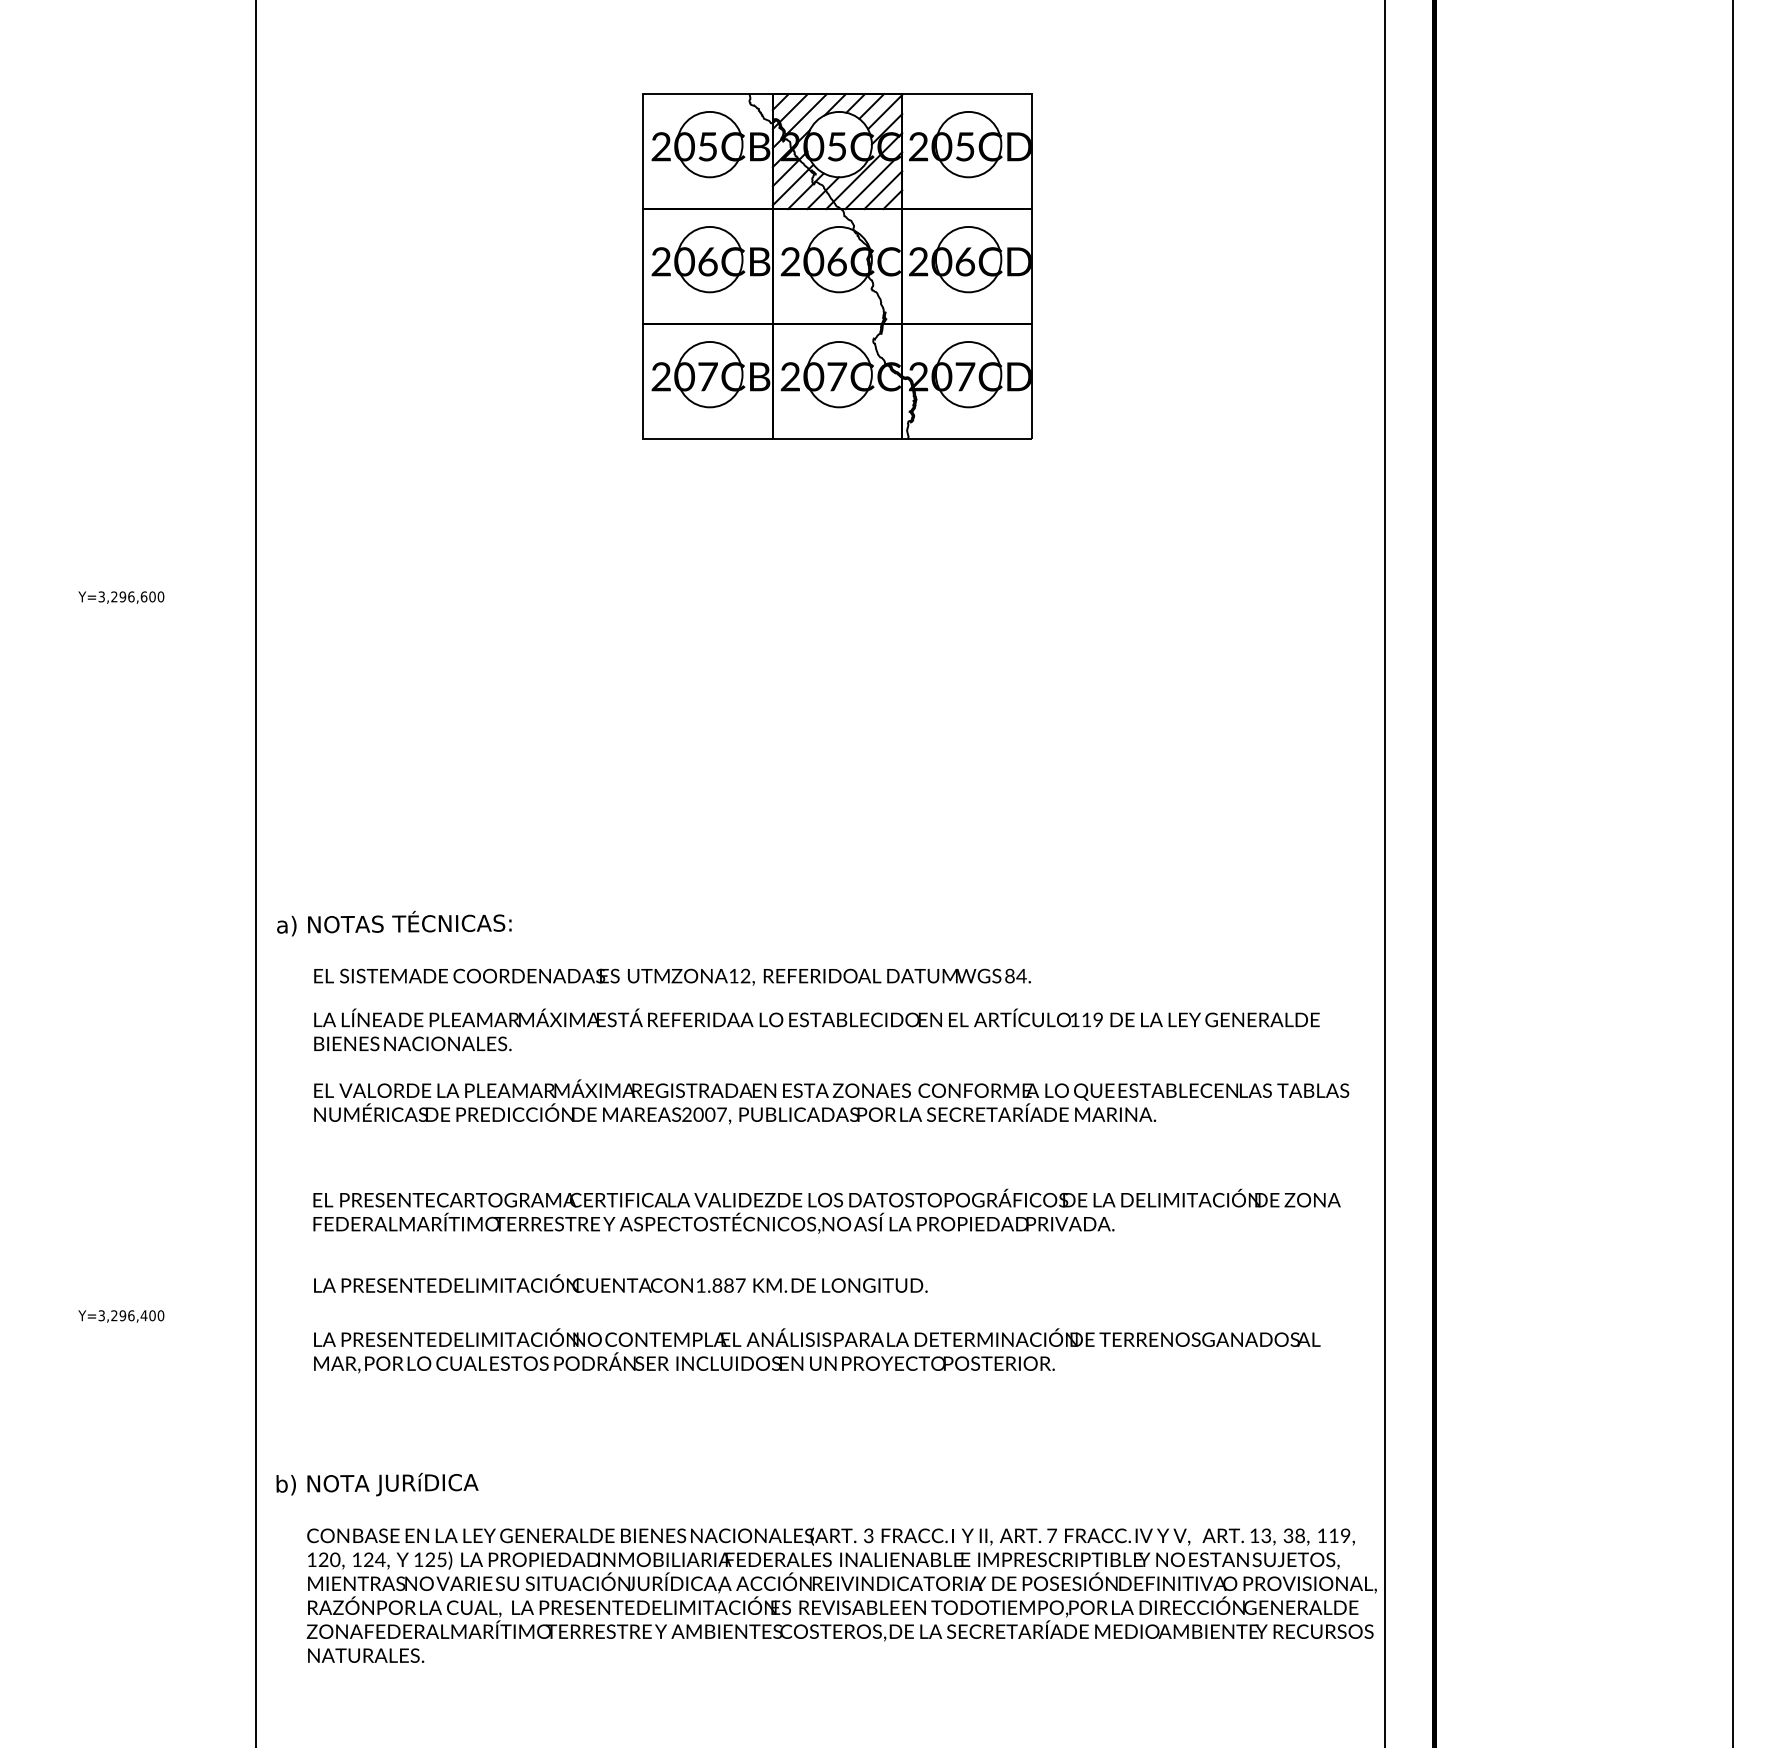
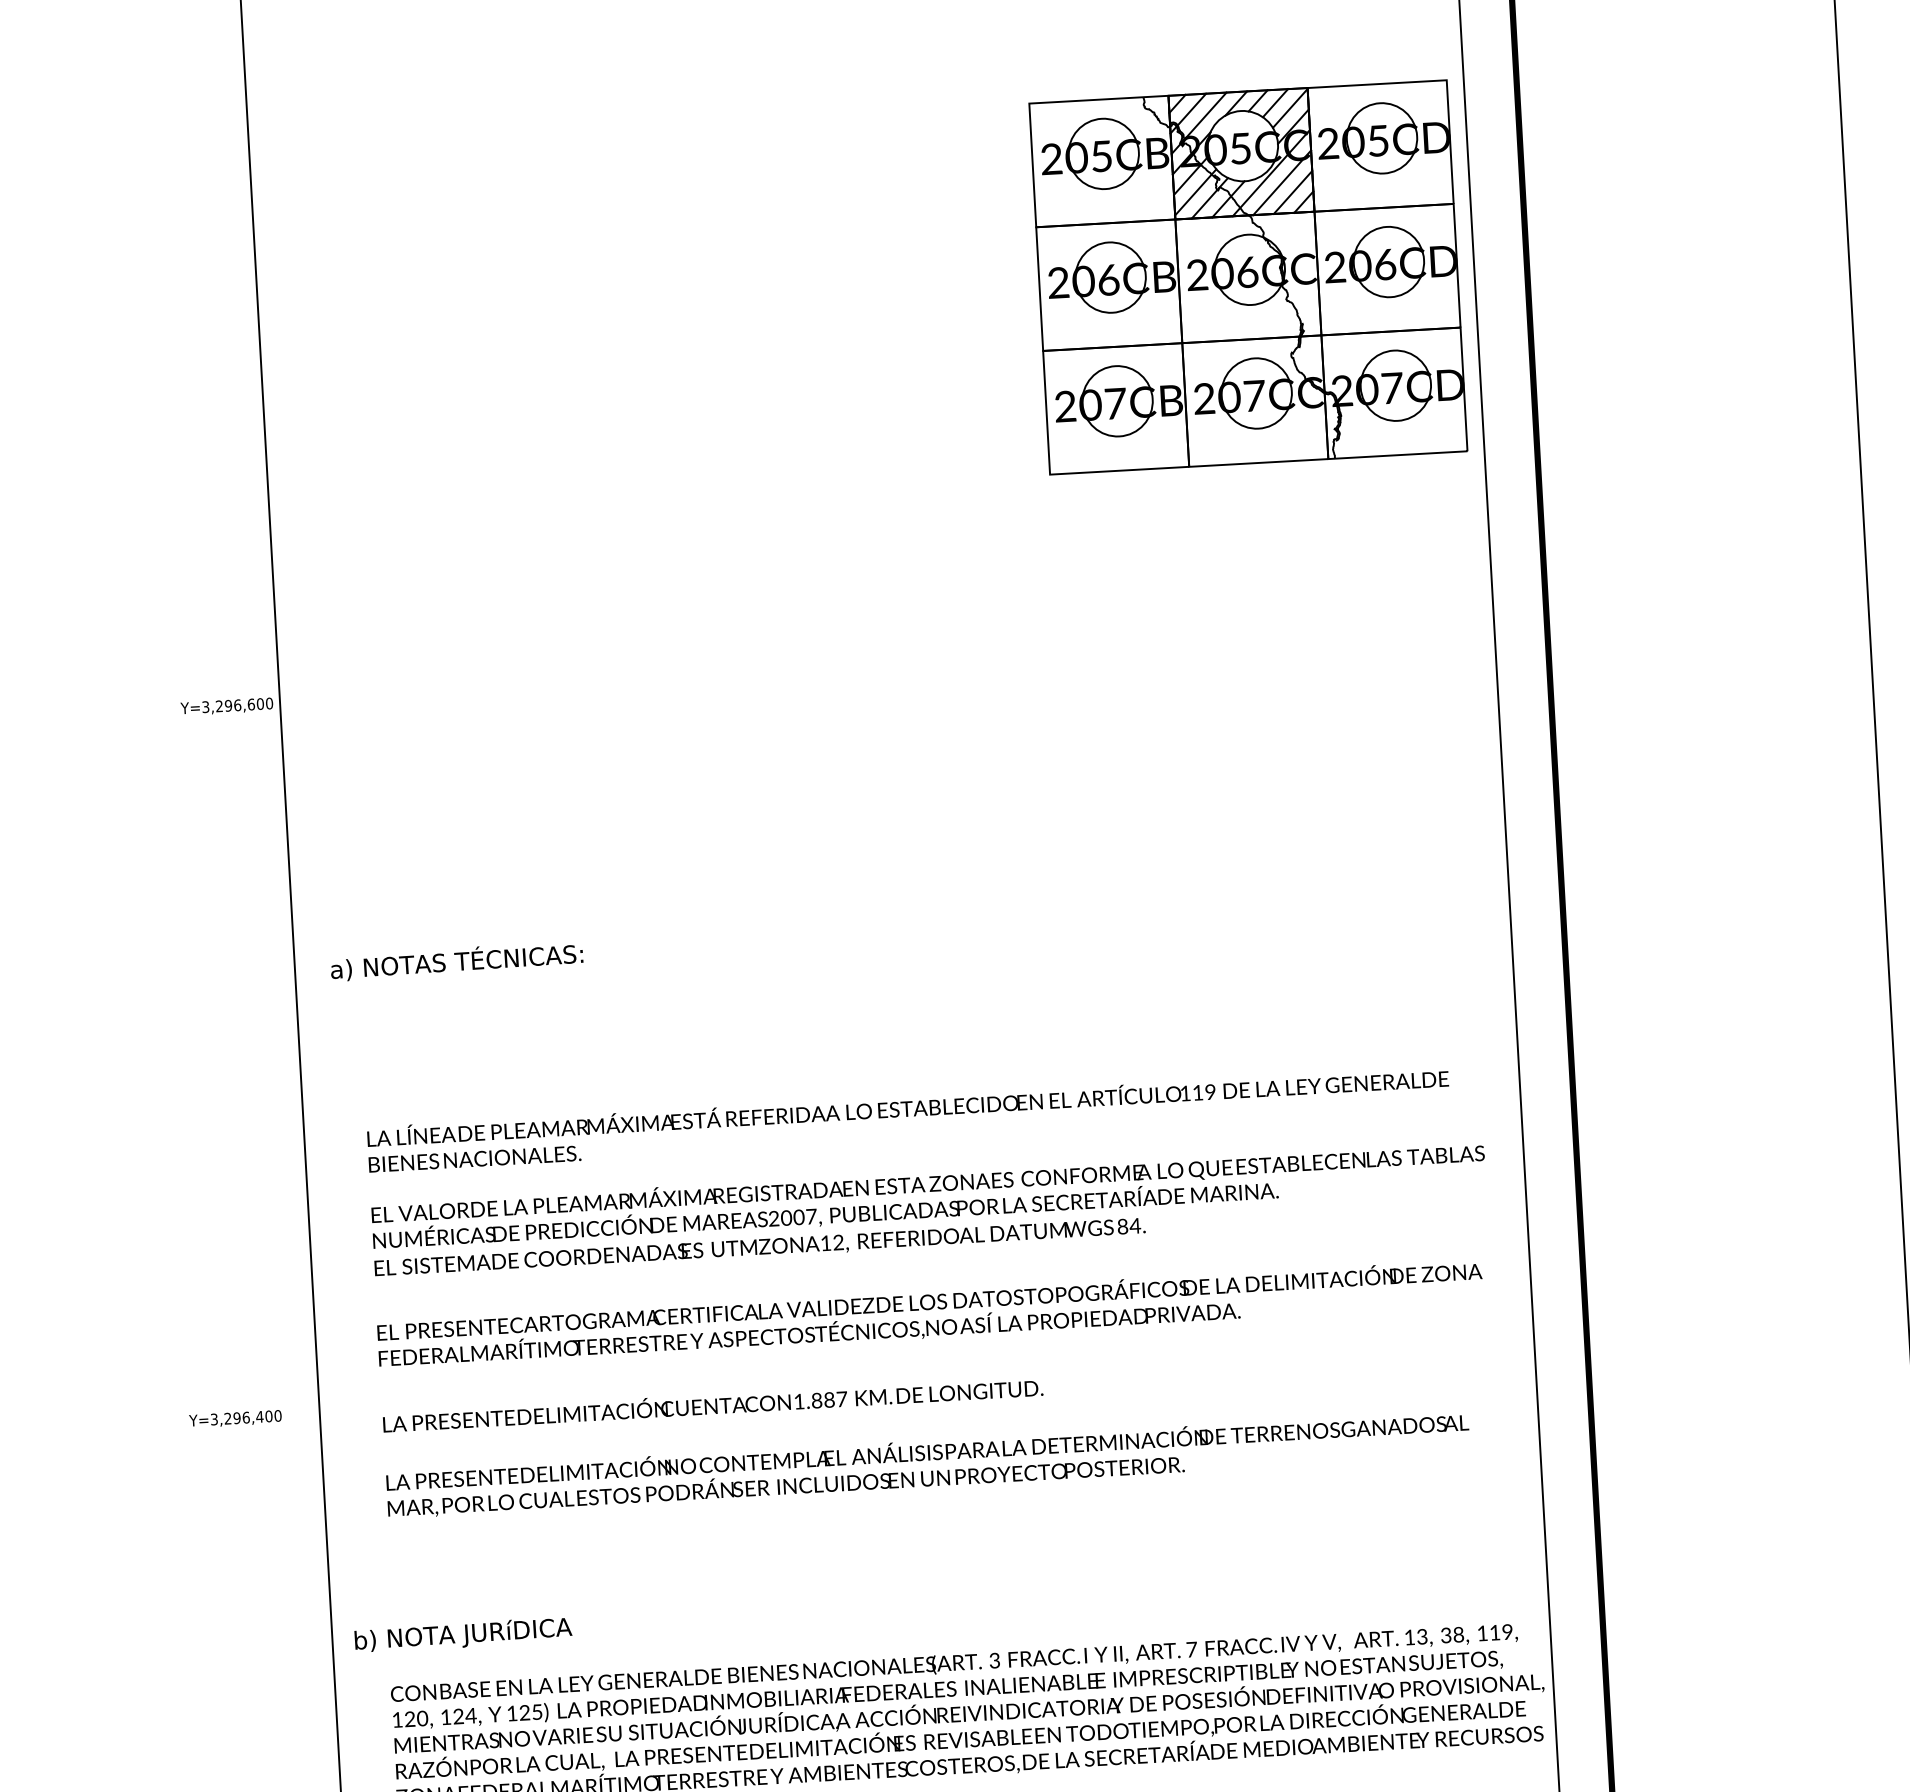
part: (837, 266) -> (1248, 277), moved
text: (121, 597) -> (227, 706), moved
text: (394, 923) -> (457, 961), moved
text: (672, 976) -> (759, 1247), moved
text: (121, 1316) -> (235, 1419), moved

